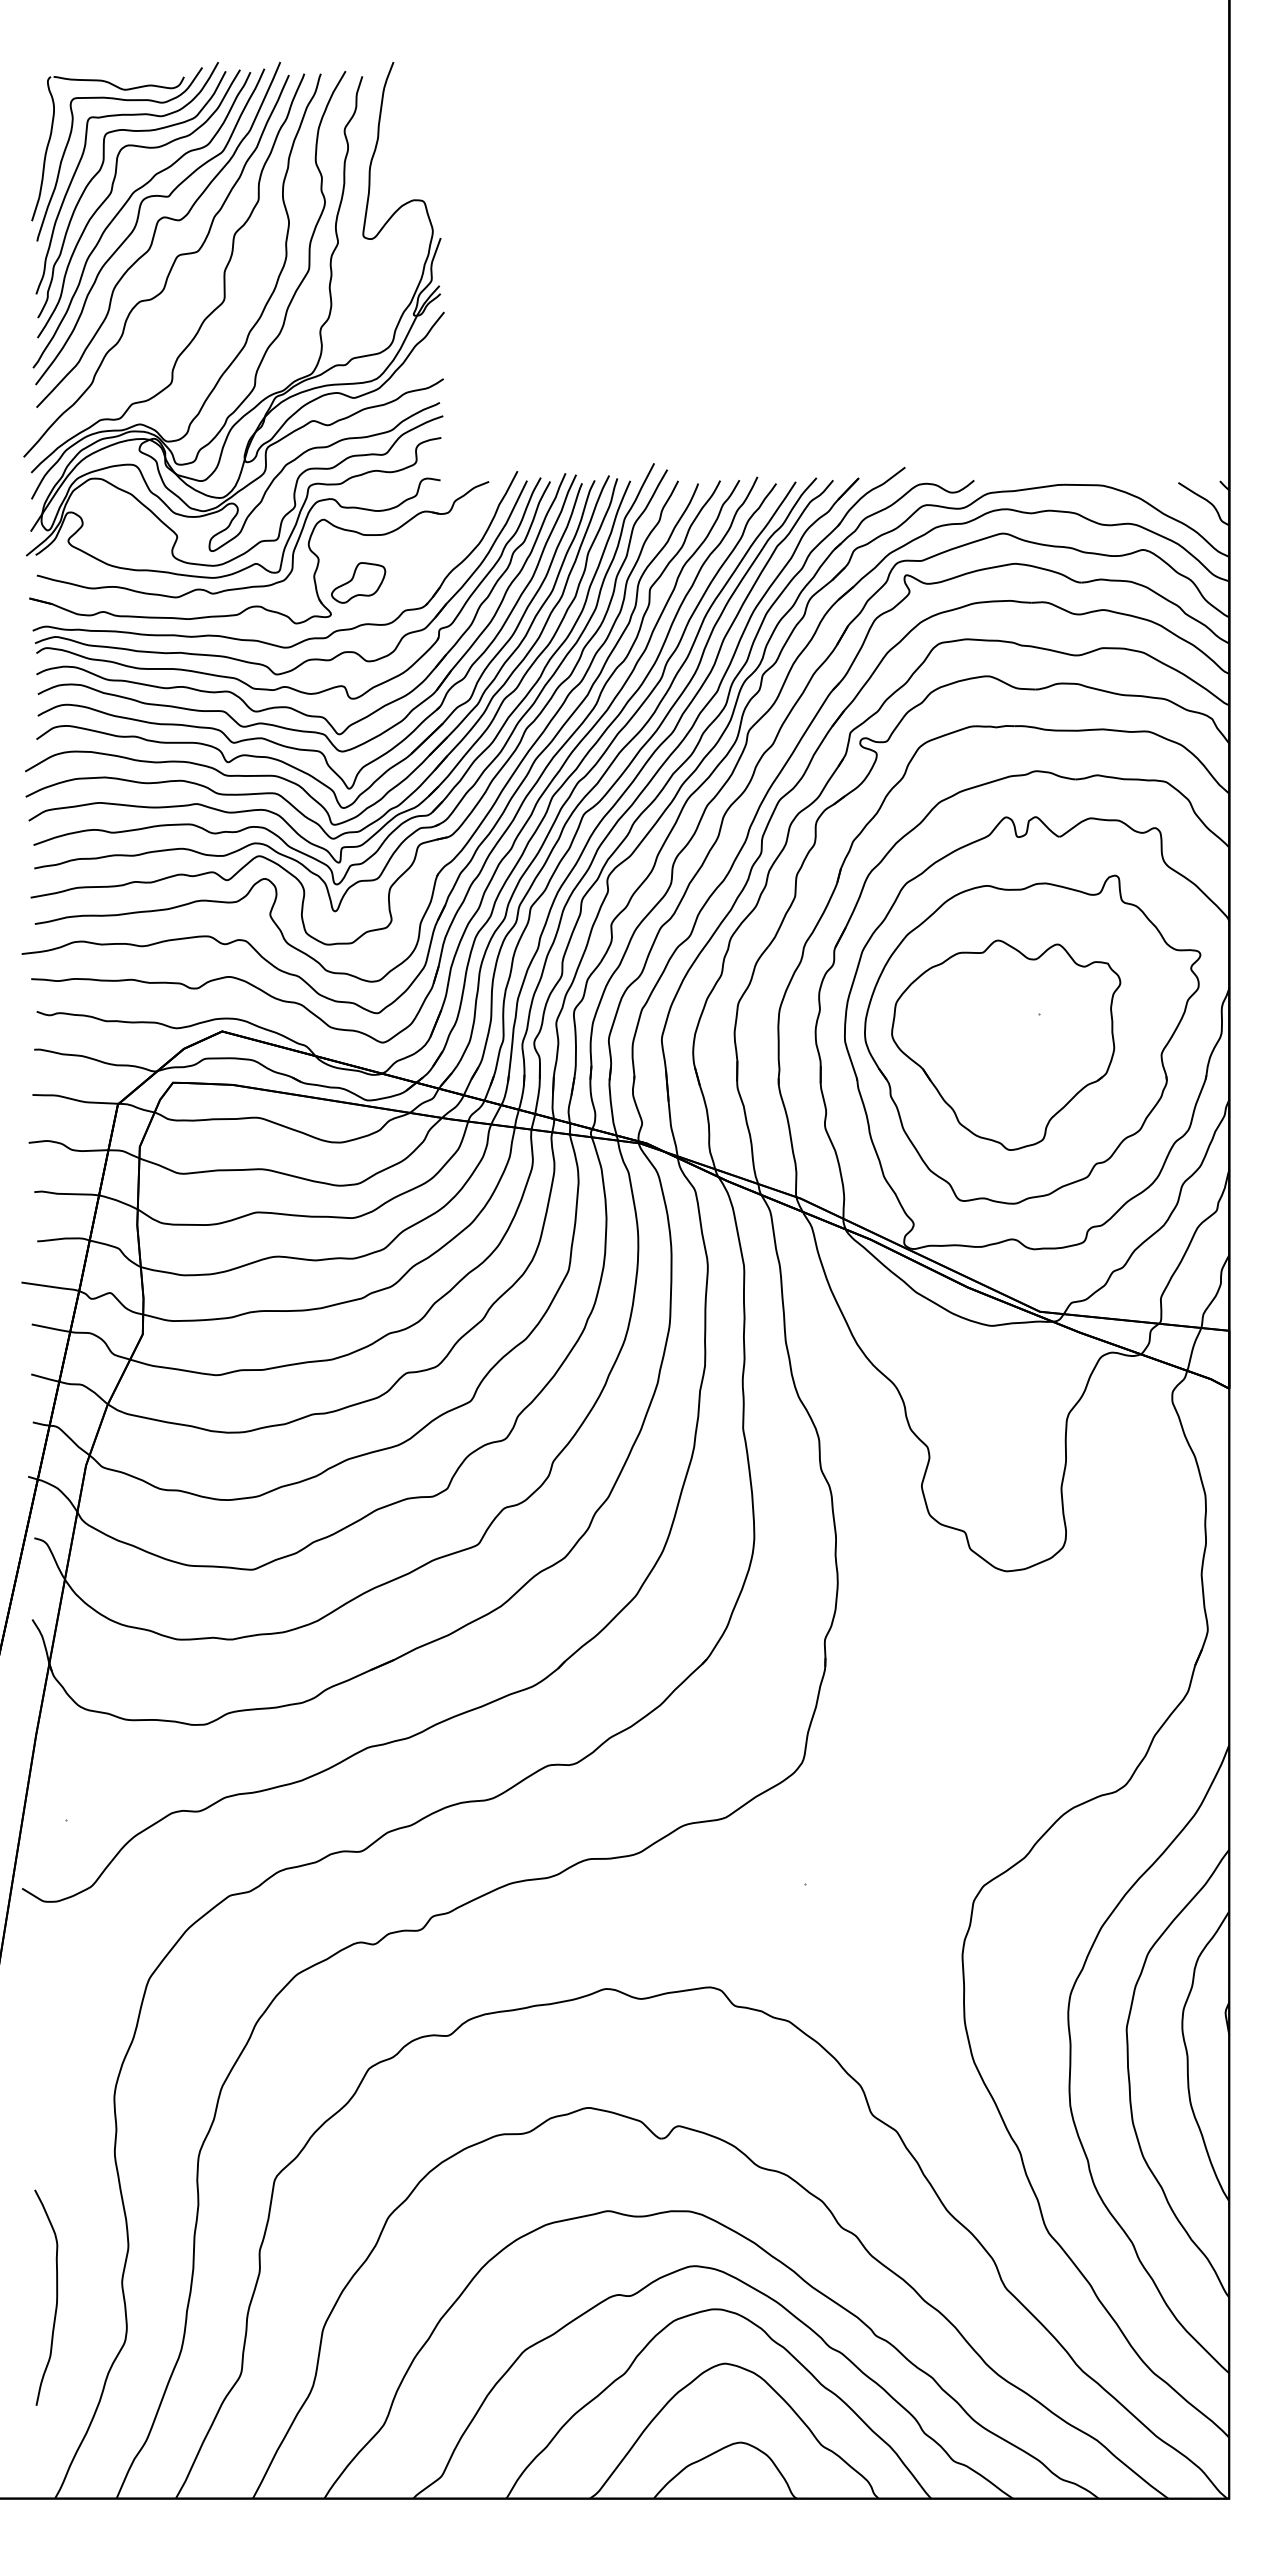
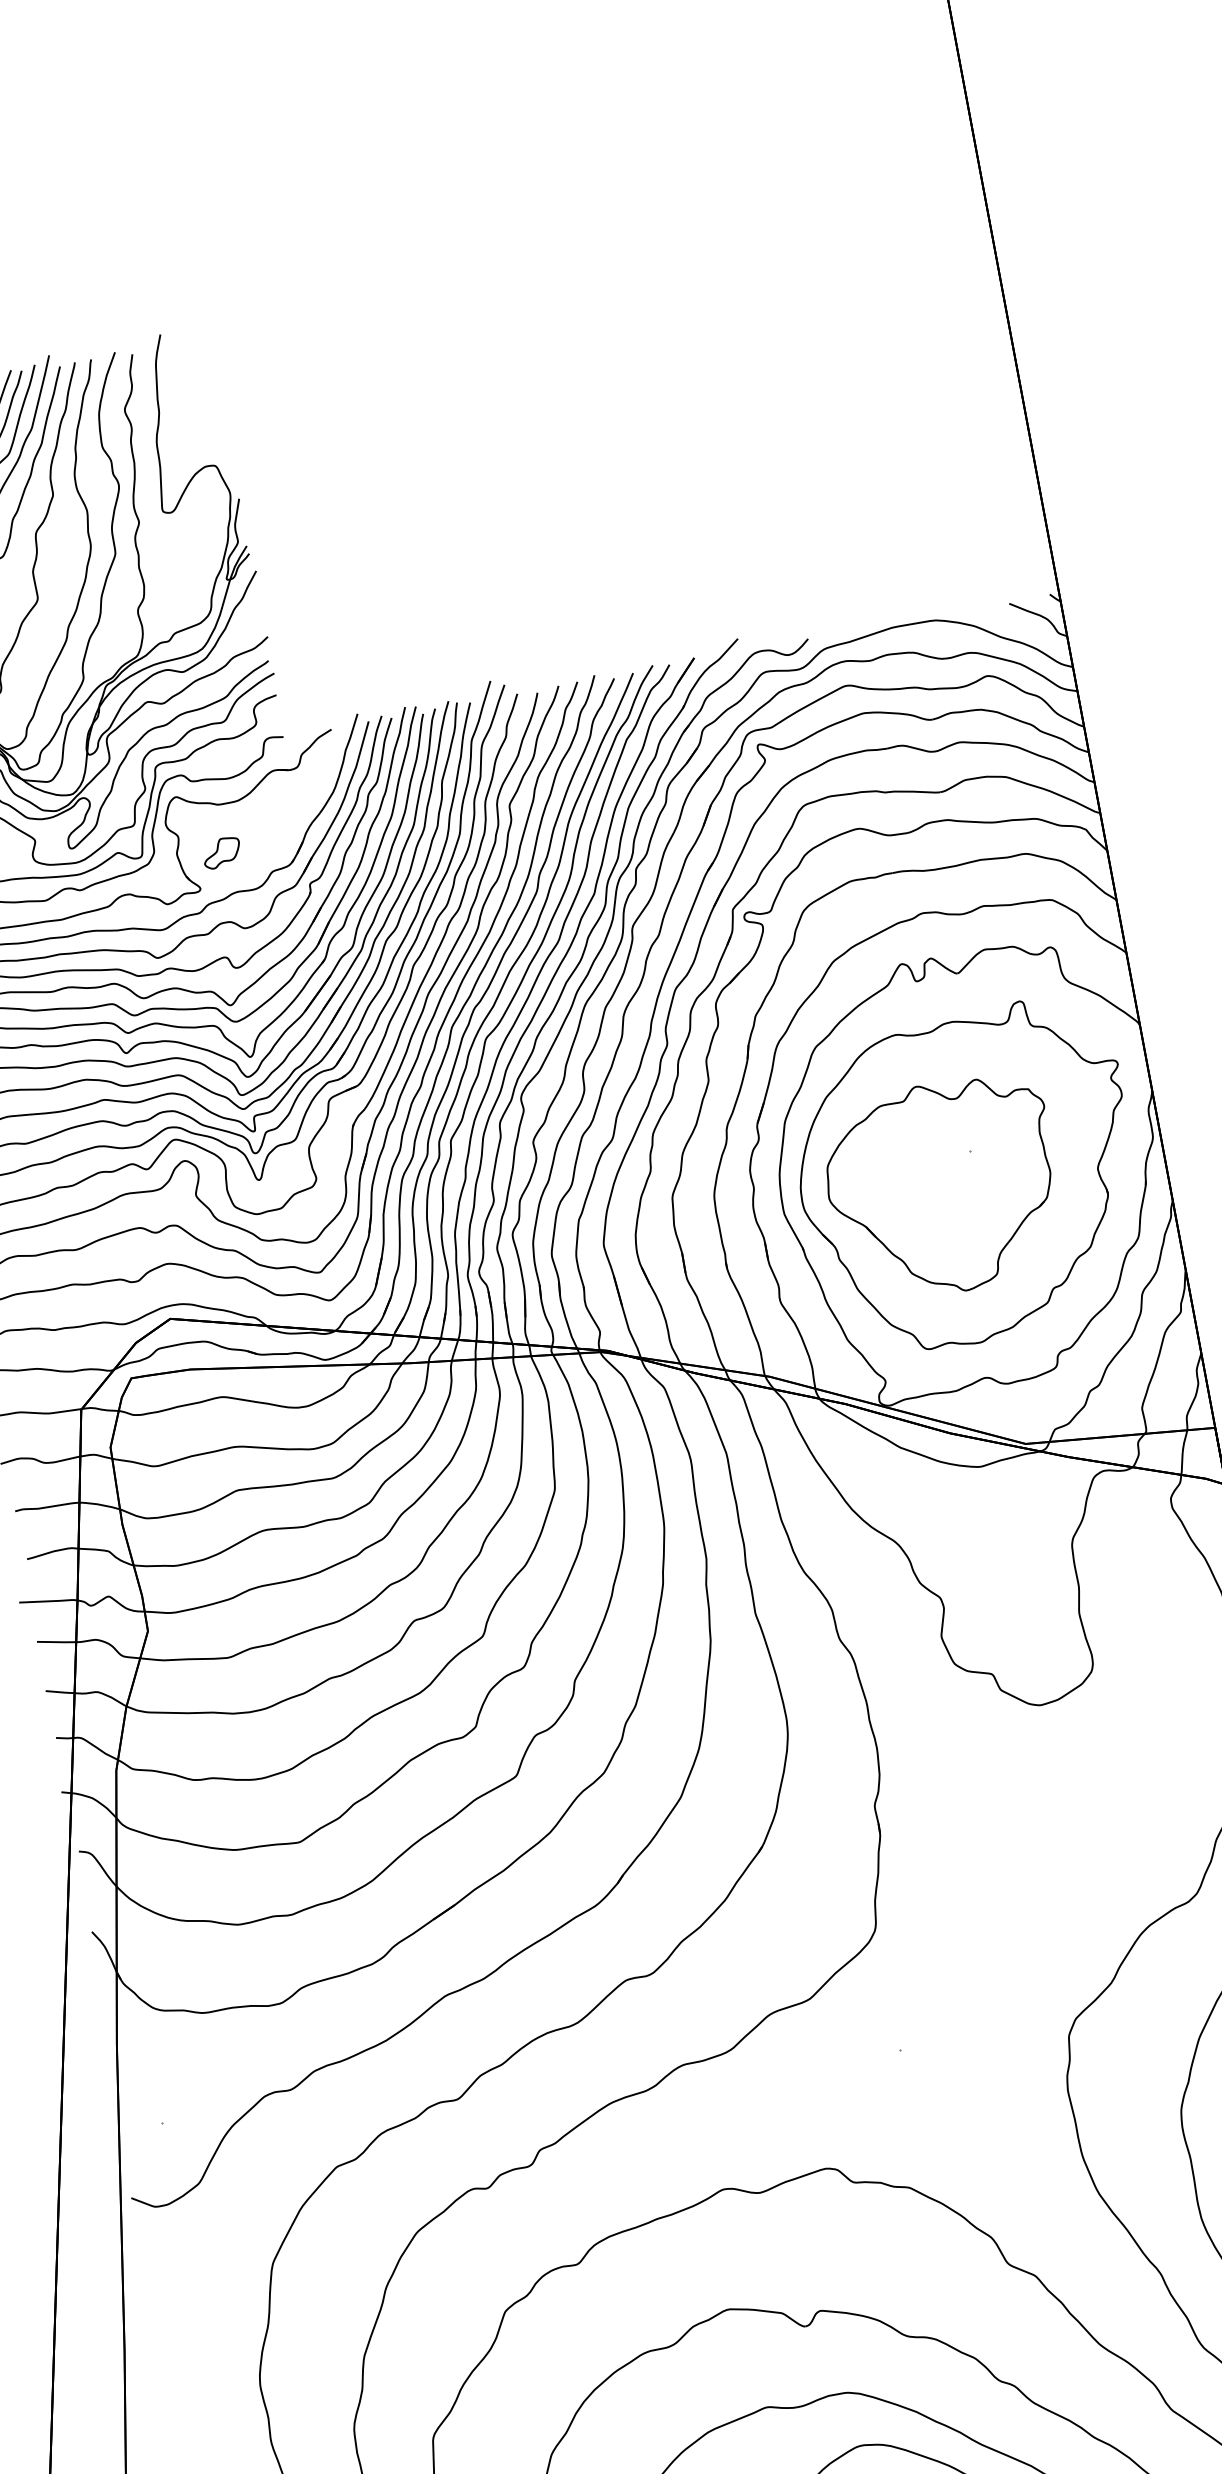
part: (358, 582) -> (221, 852), size x0.7

